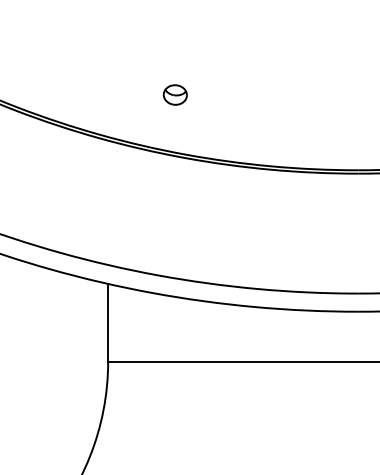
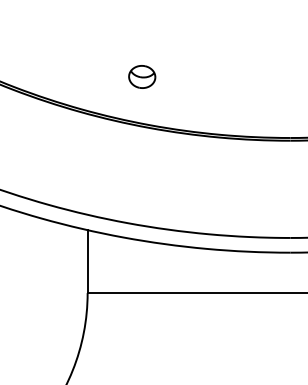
part: (174, 94) -> (141, 76), size x1.4

